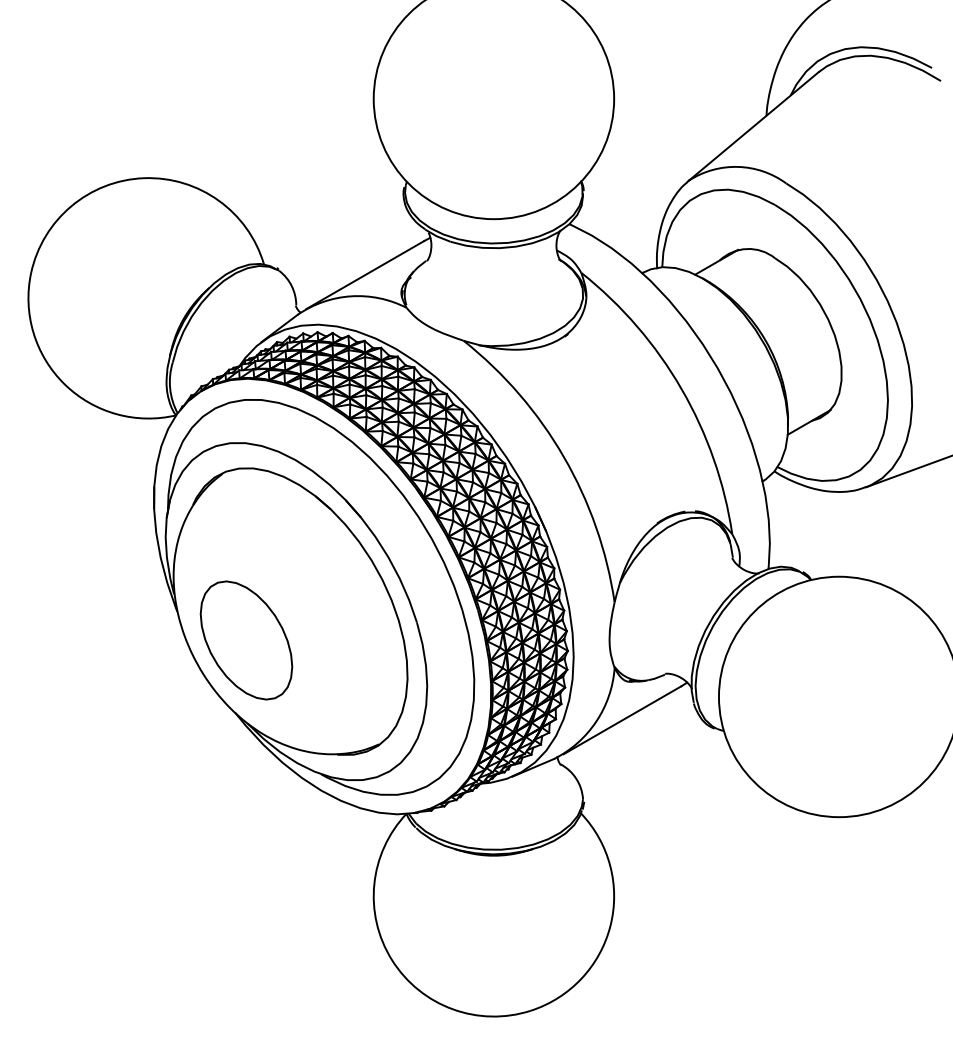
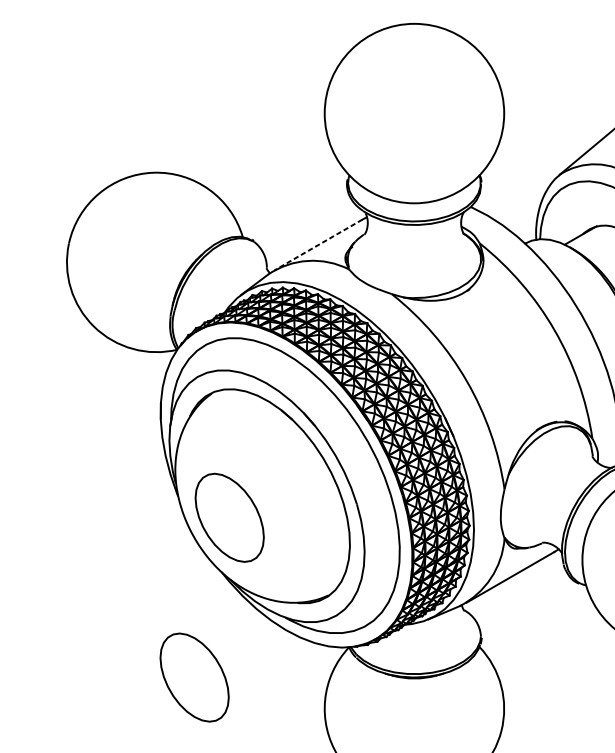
line: (365, 275) -> (318, 245), solid -> dashed
part: (199, 854) -> (194, 677), added

